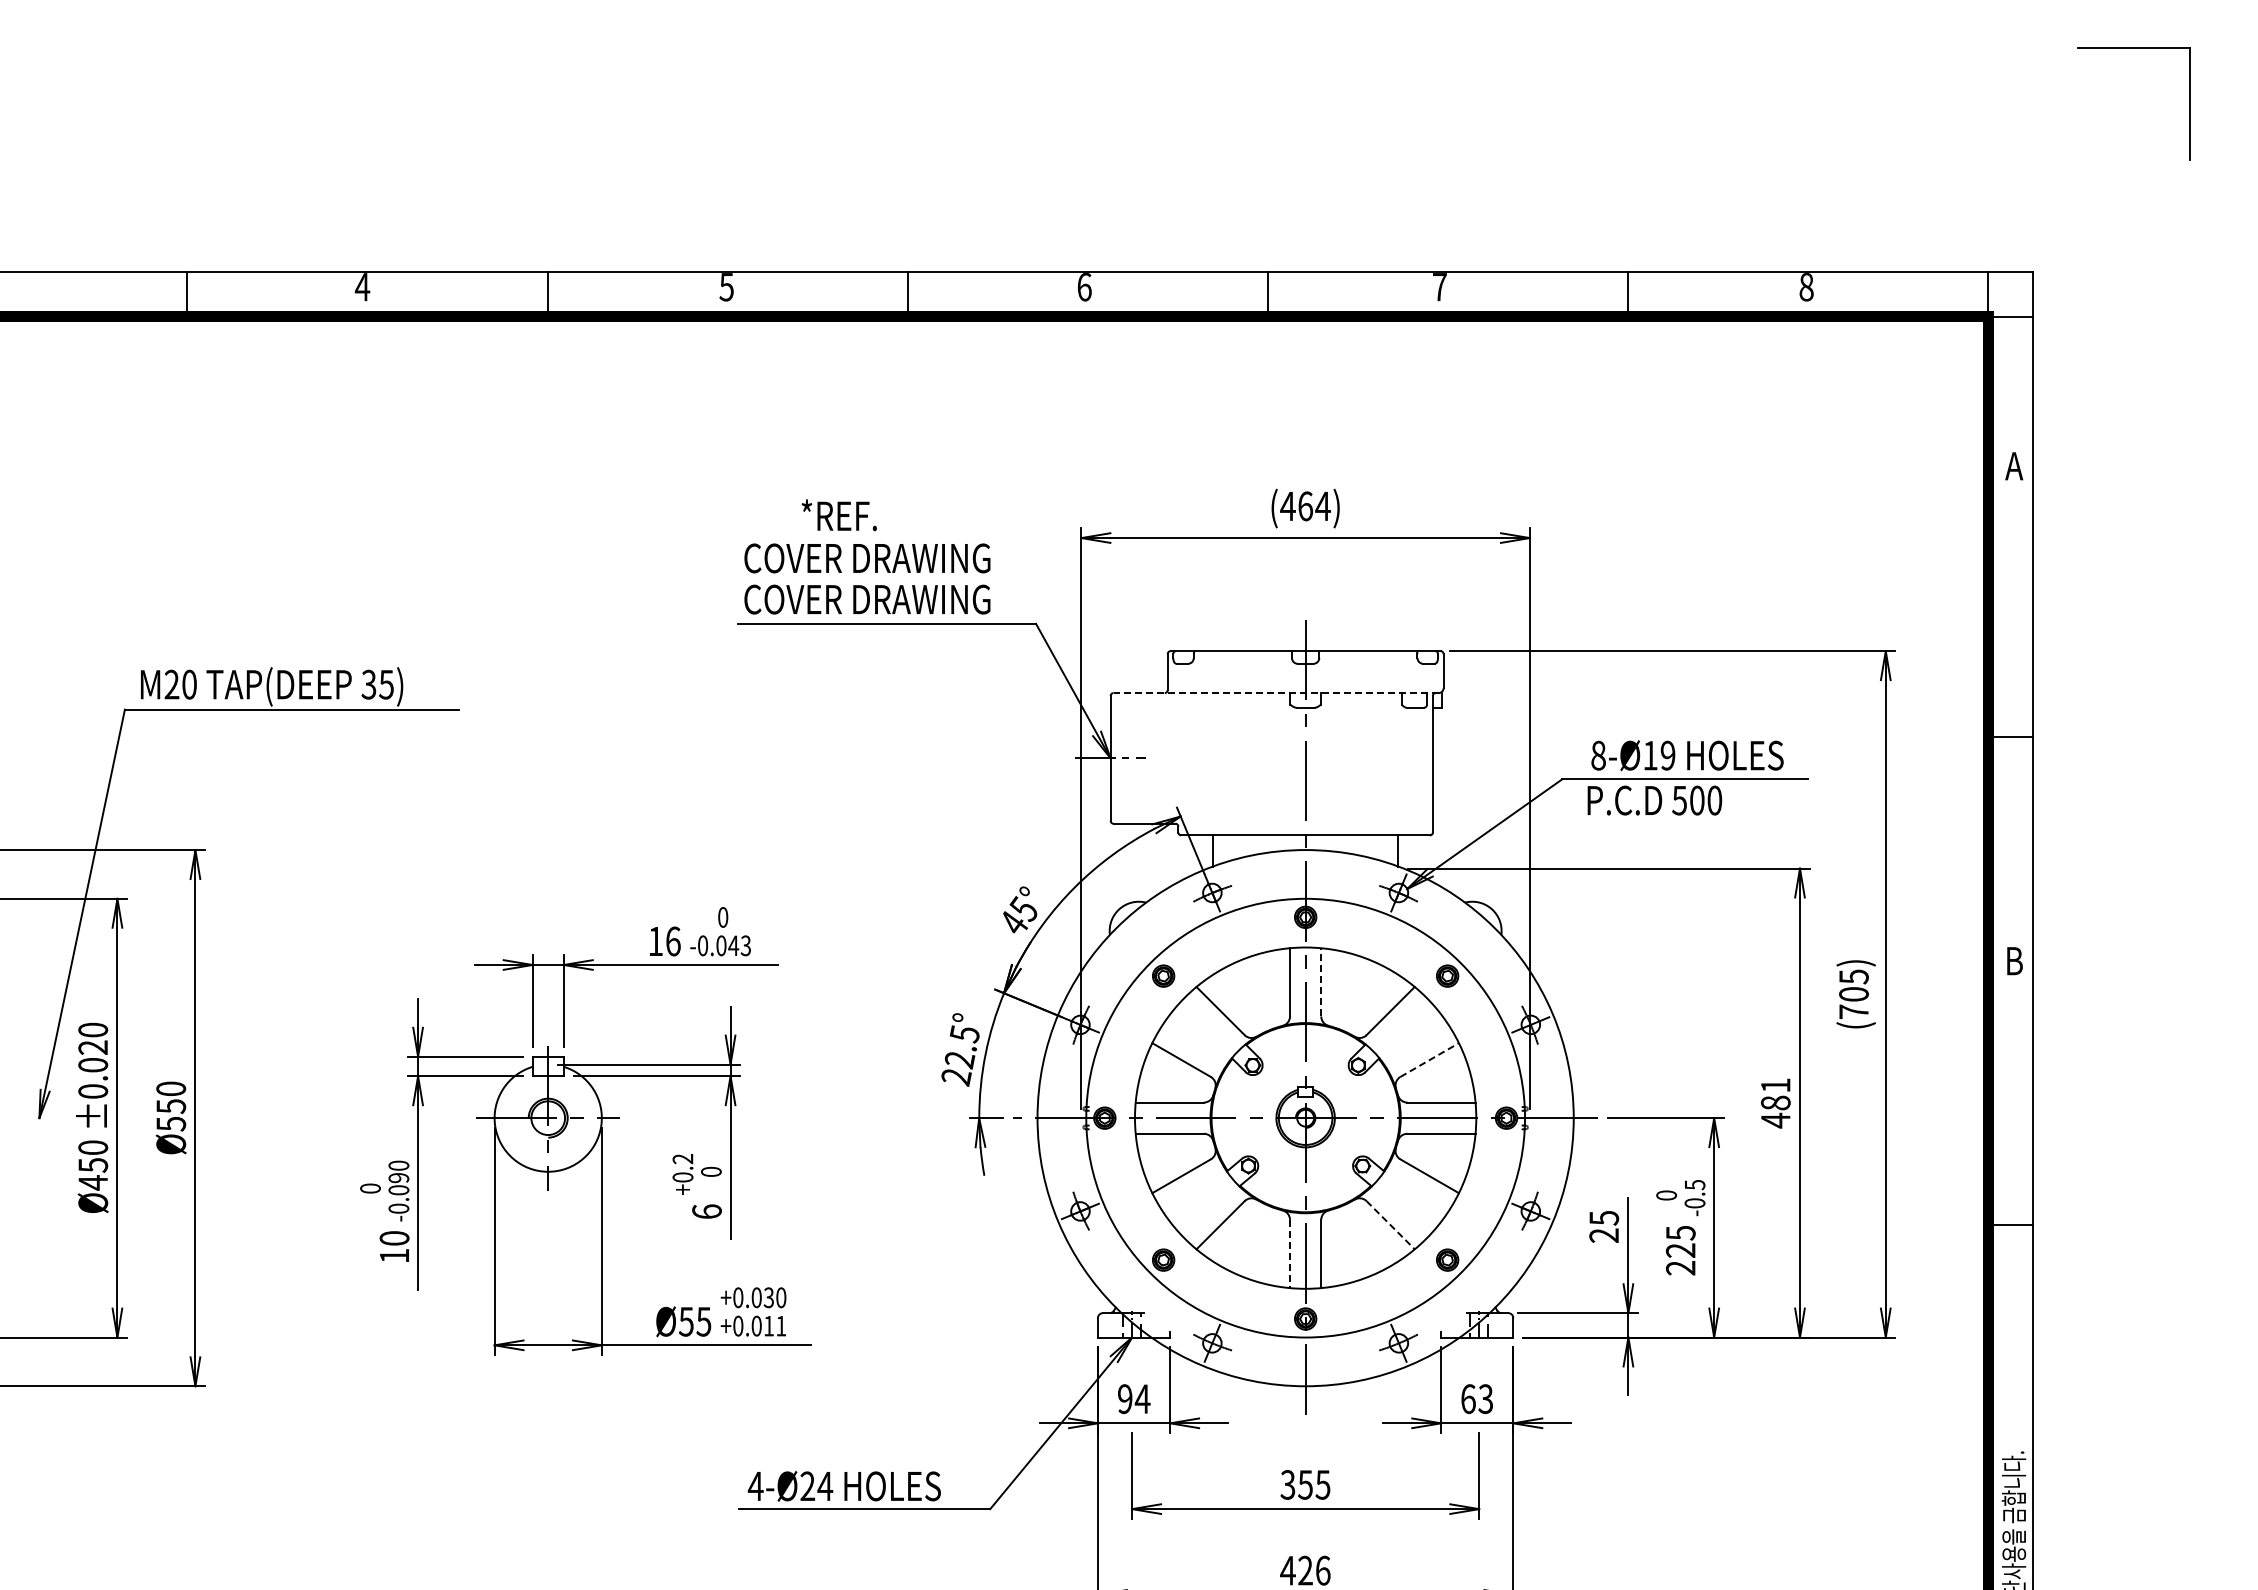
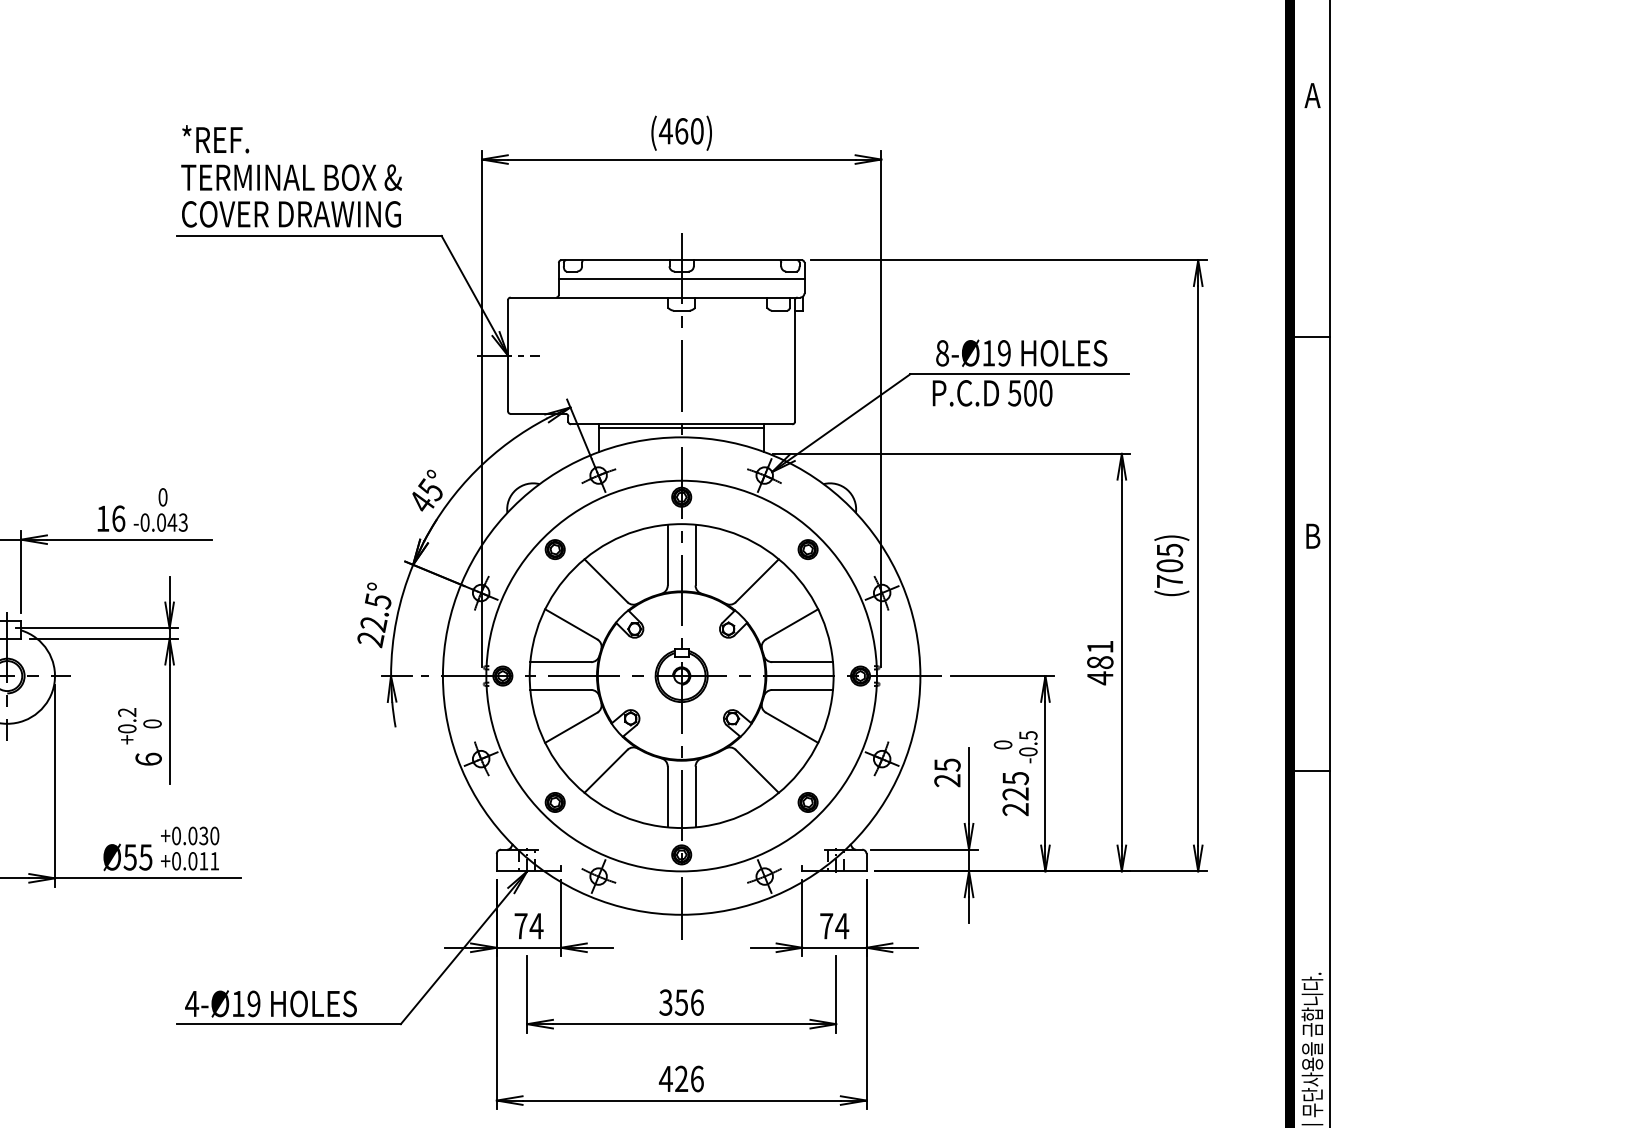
text: (1322, 506) -> (696, 131), (464) -> (460)
text: (838, 515) -> (214, 139), moved
text: (867, 558) -> (291, 177), COVER DRAWING -> TERMINAL BOX &
line: (1305, 672) -> (681, 279), added
line: (1276, 693) -> (655, 297), dashed -> solid
line: (1305, 839) -> (681, 427), added
line: (1321, 981) -> (695, 554), dashed -> solid
line: (1429, 1060) -> (791, 624), dashed -> solid
line: (1391, 1225) -> (758, 771), dashed -> solid
line: (1290, 1254) -> (668, 797), dashed -> solid
text: (1125, 1399) -> (521, 926), 94 -> 74
text: (1477, 1399) -> (834, 926), 63 -> 74
text: (1322, 1484) -> (696, 1002), 355 -> 356
text: (816, 1486) -> (246, 1004), 4-Ø24 -> 4-Ø19

